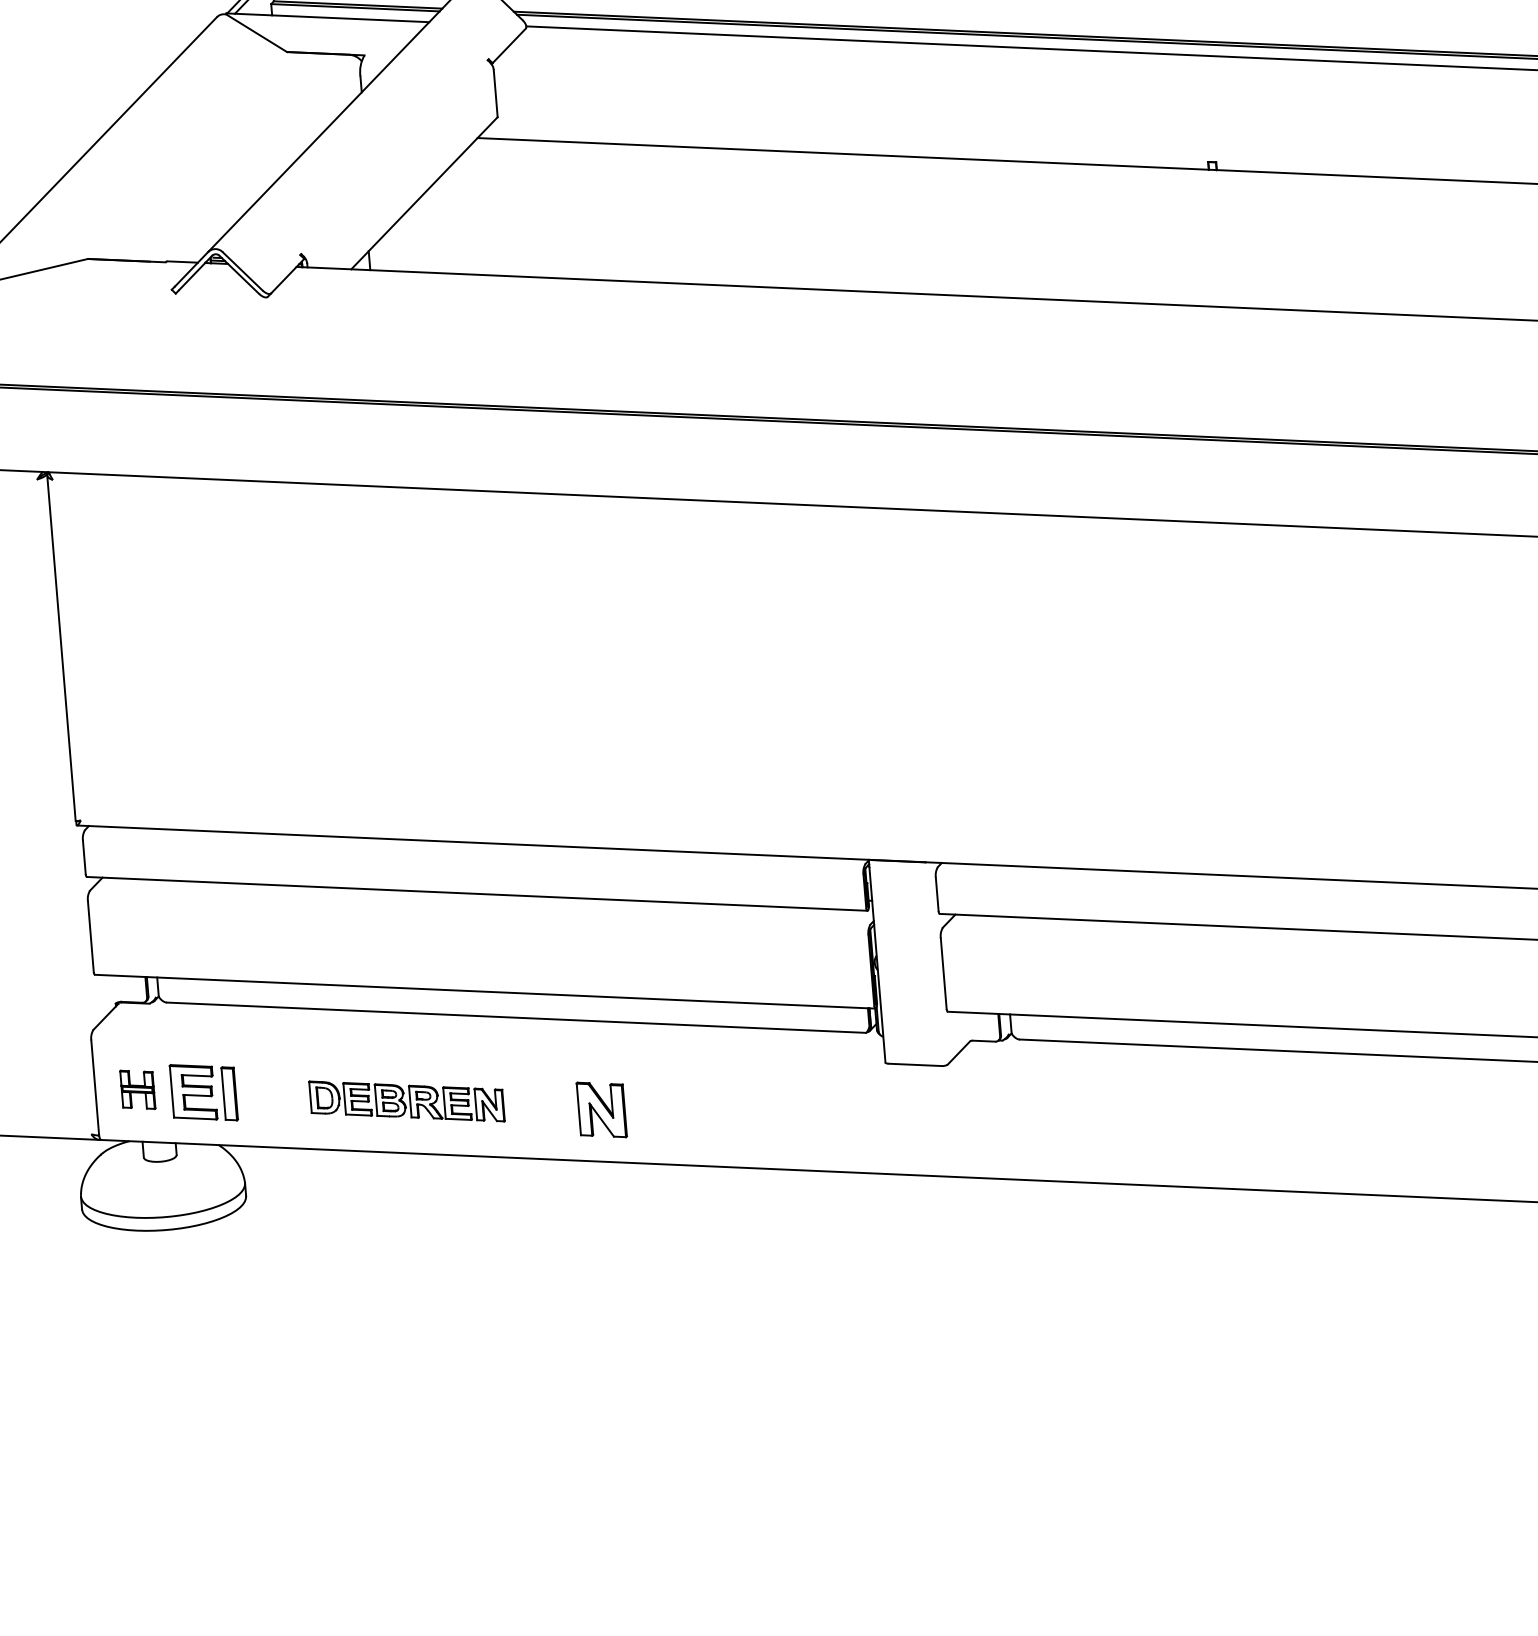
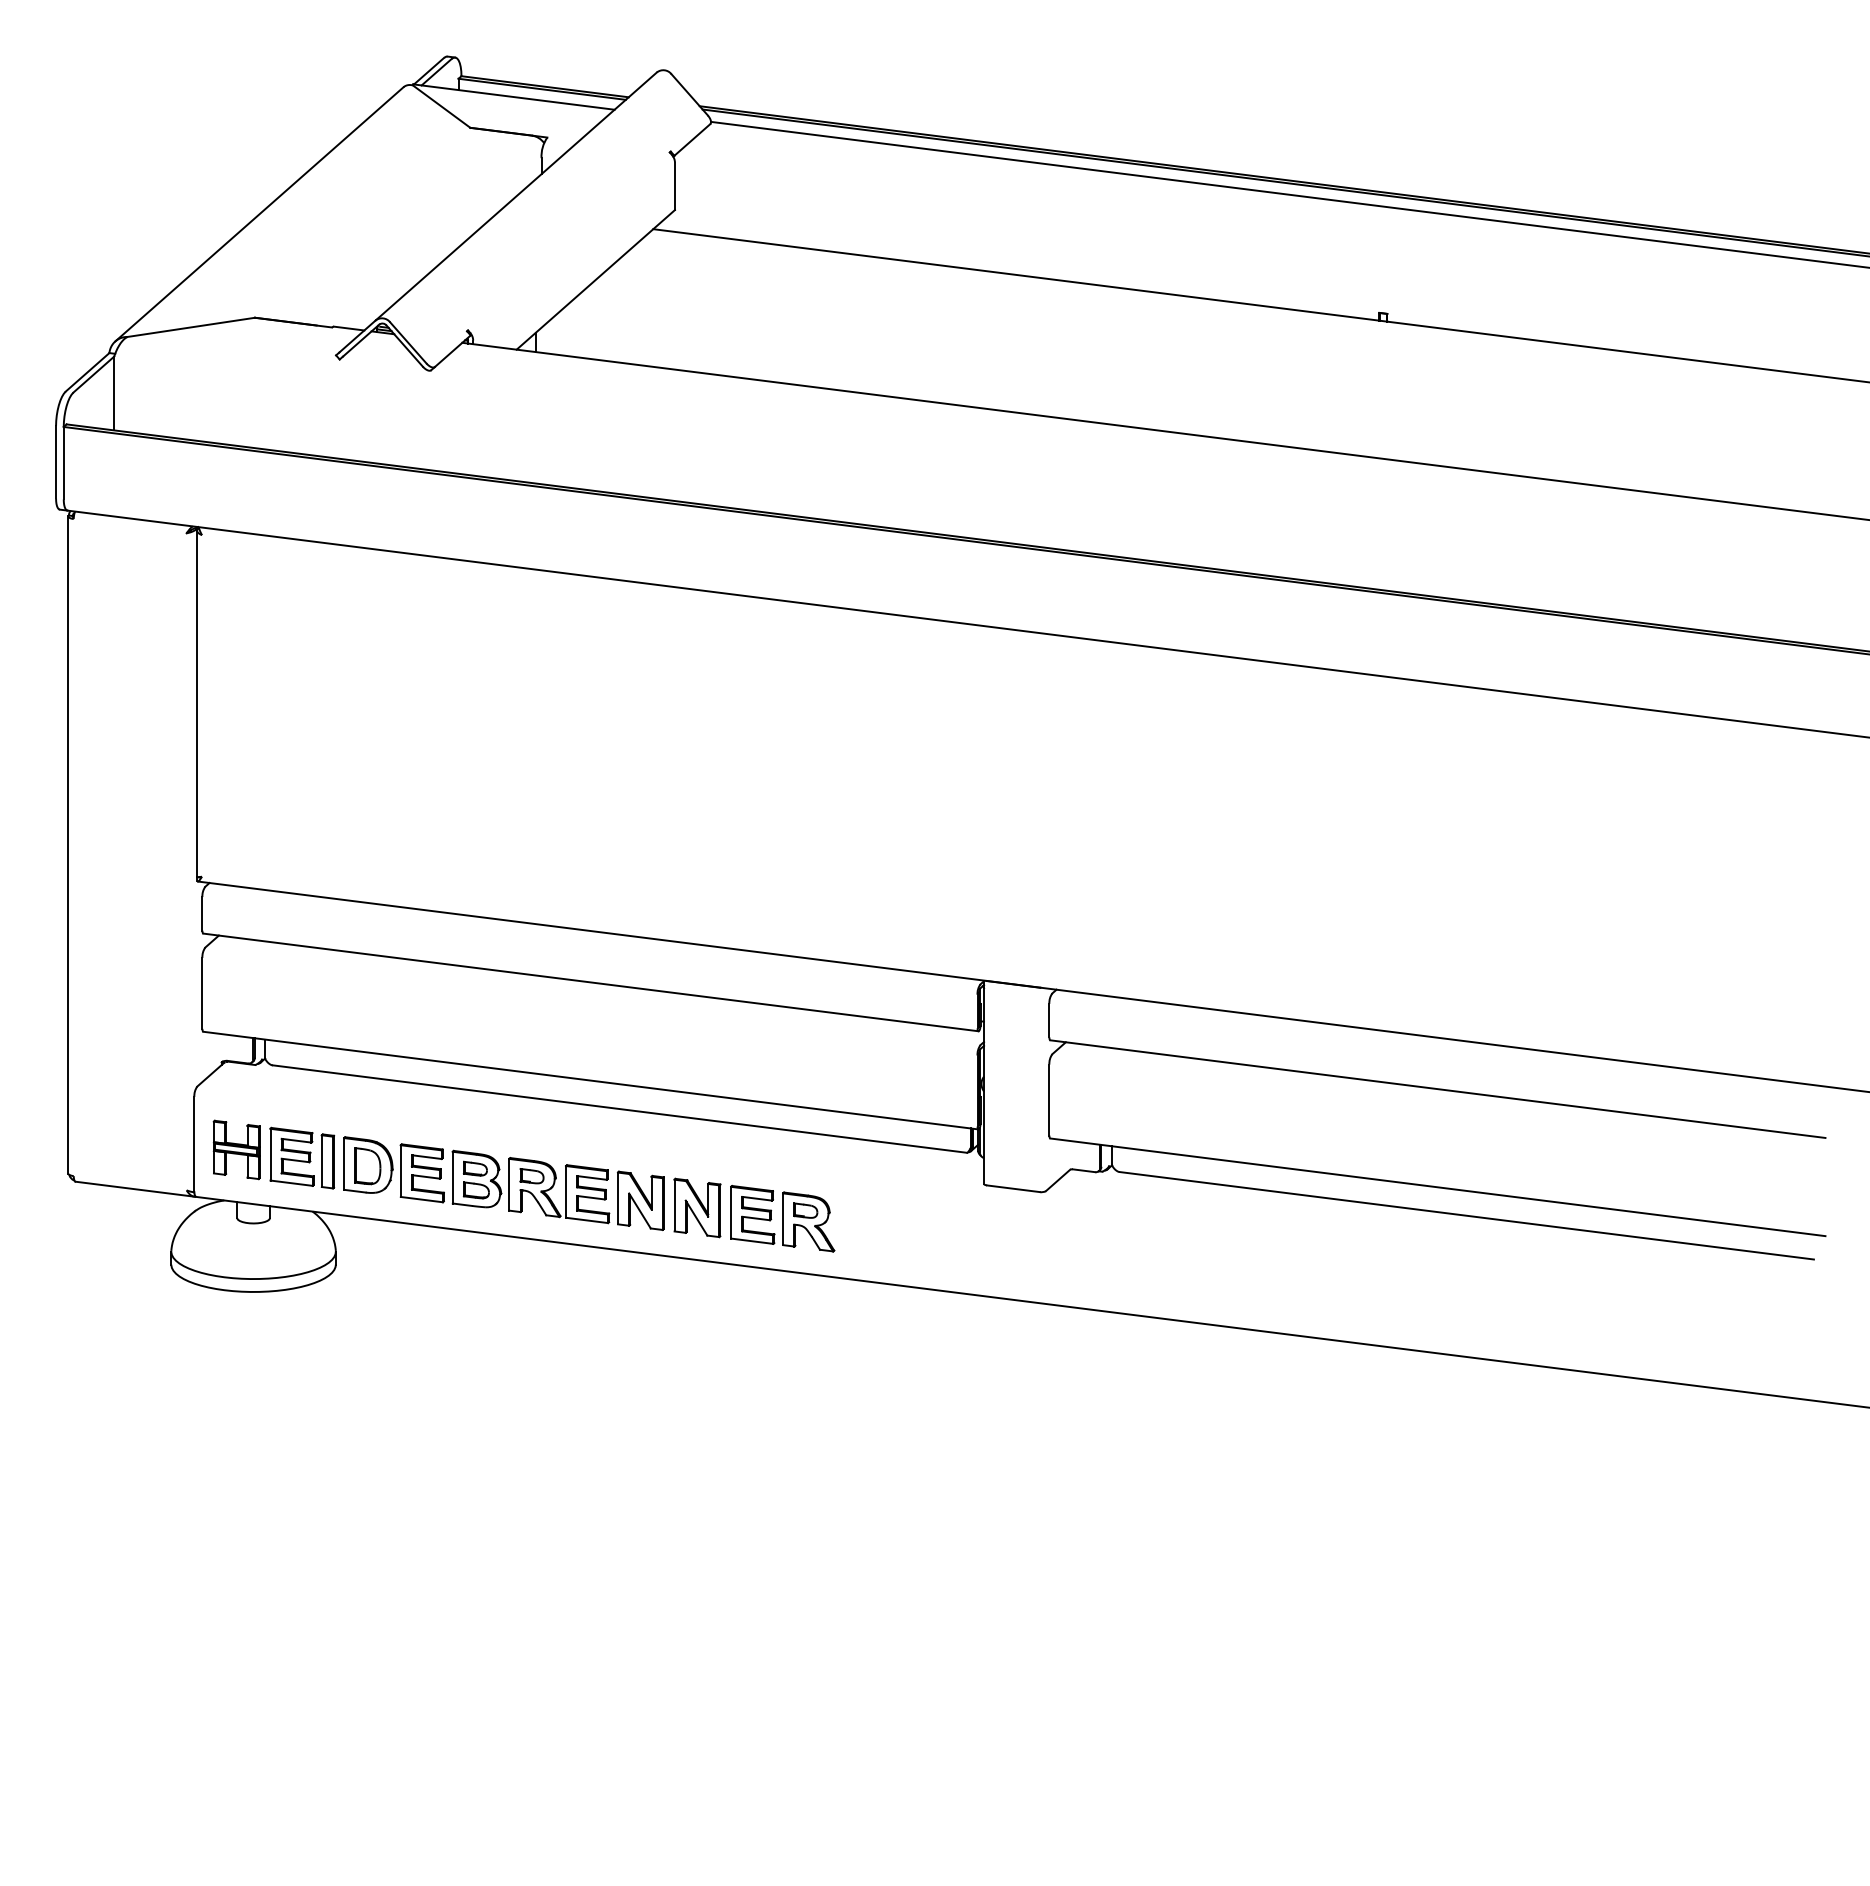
part: (137, 1089) -> (236, 1149), size x1.43
part: (406, 1101) -> (503, 1183), size x1.67
part: (687, 1113) -> (782, 1218), added

